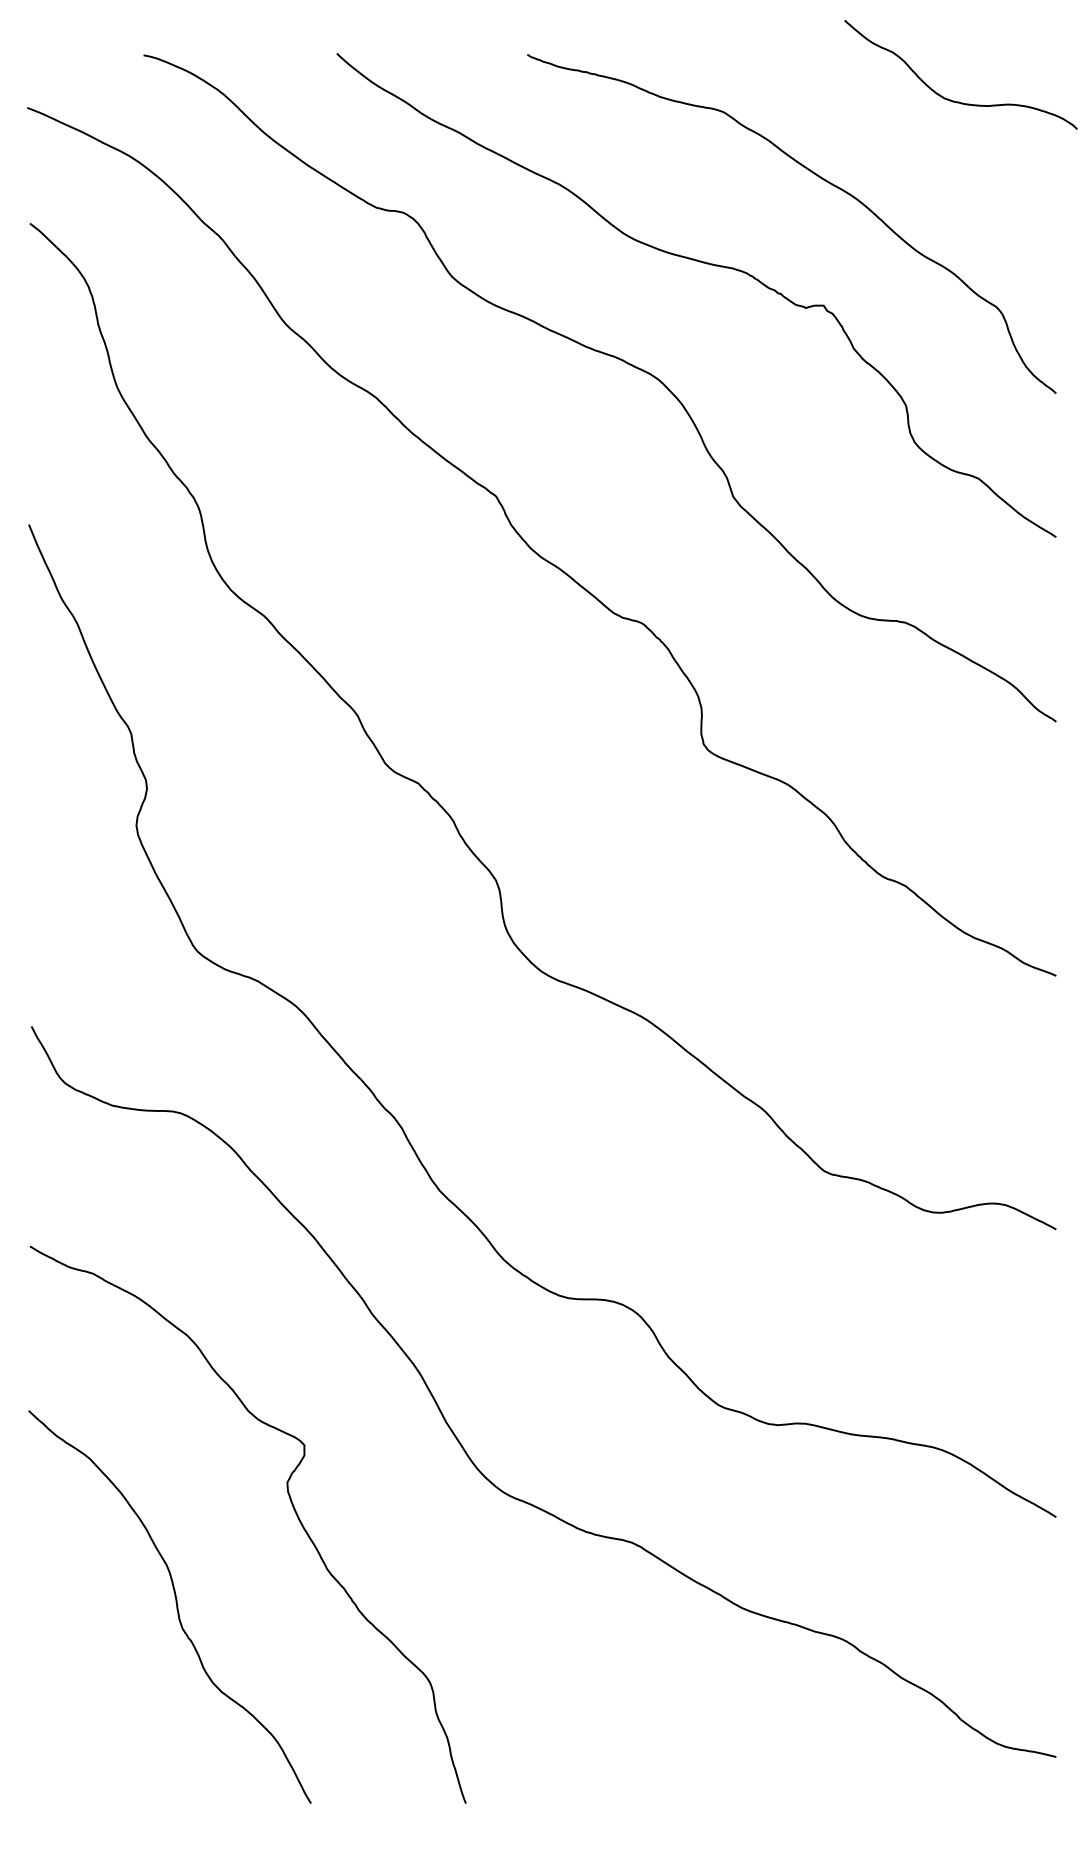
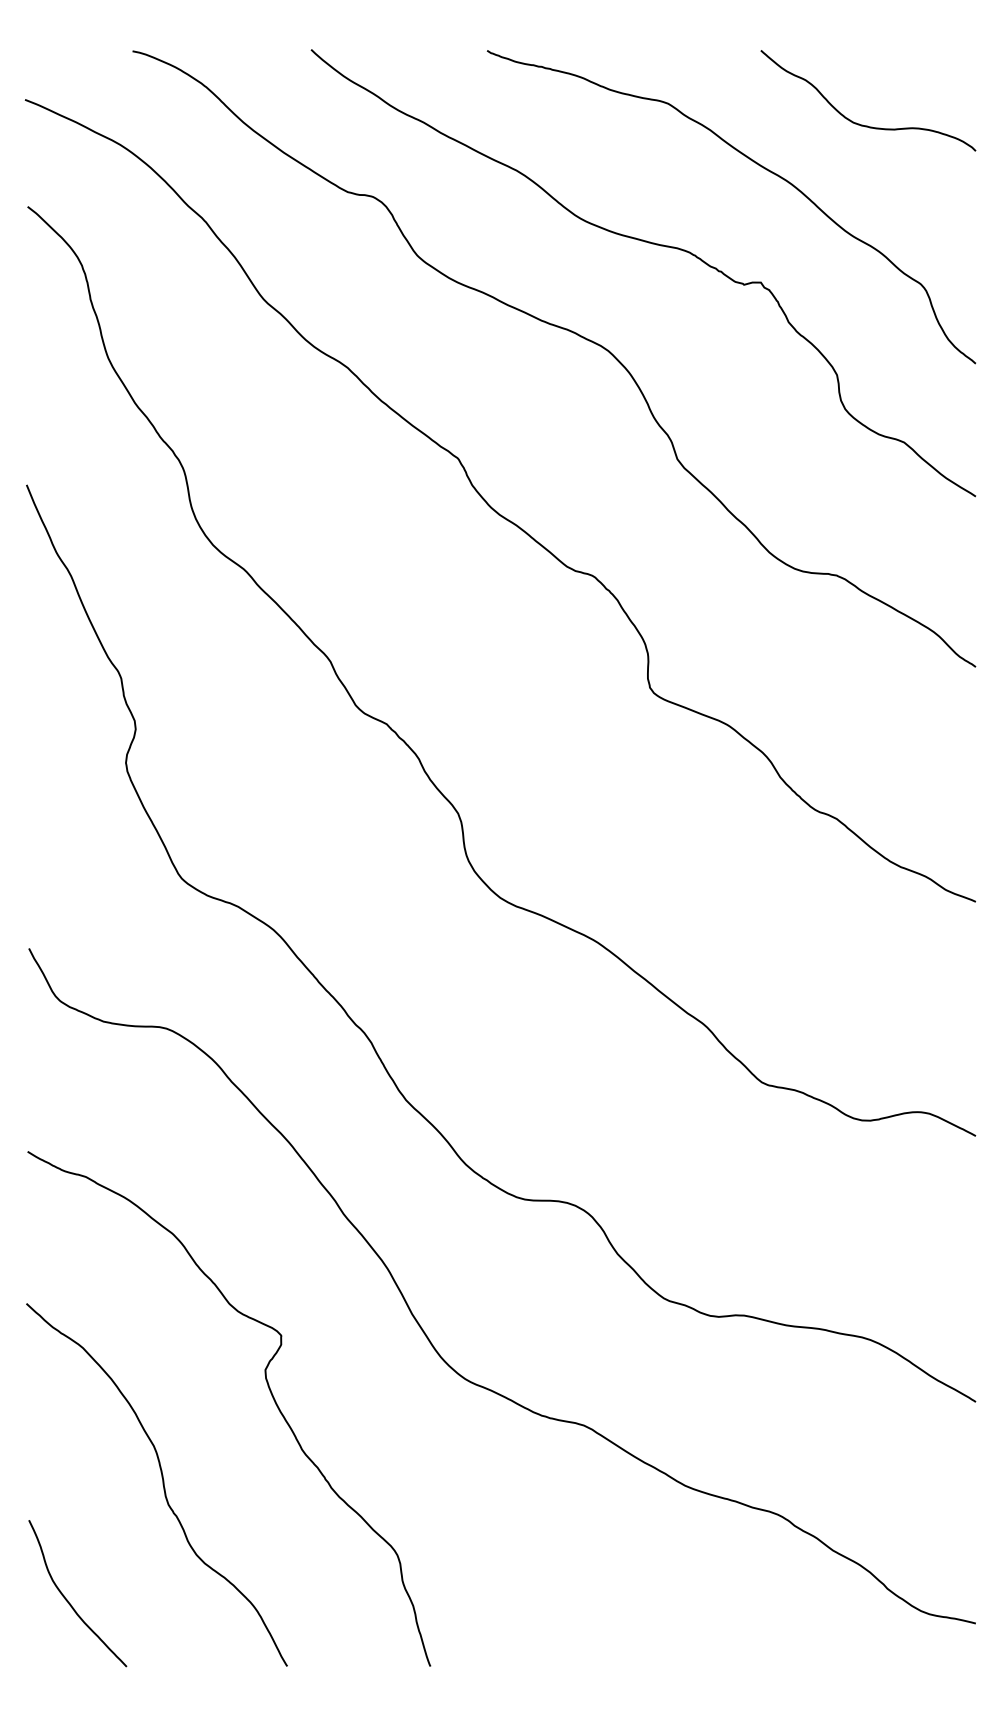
curve: (951, 99) -> (859, 123), moved
curve: (74, 1732) -> (68, 1600), added

